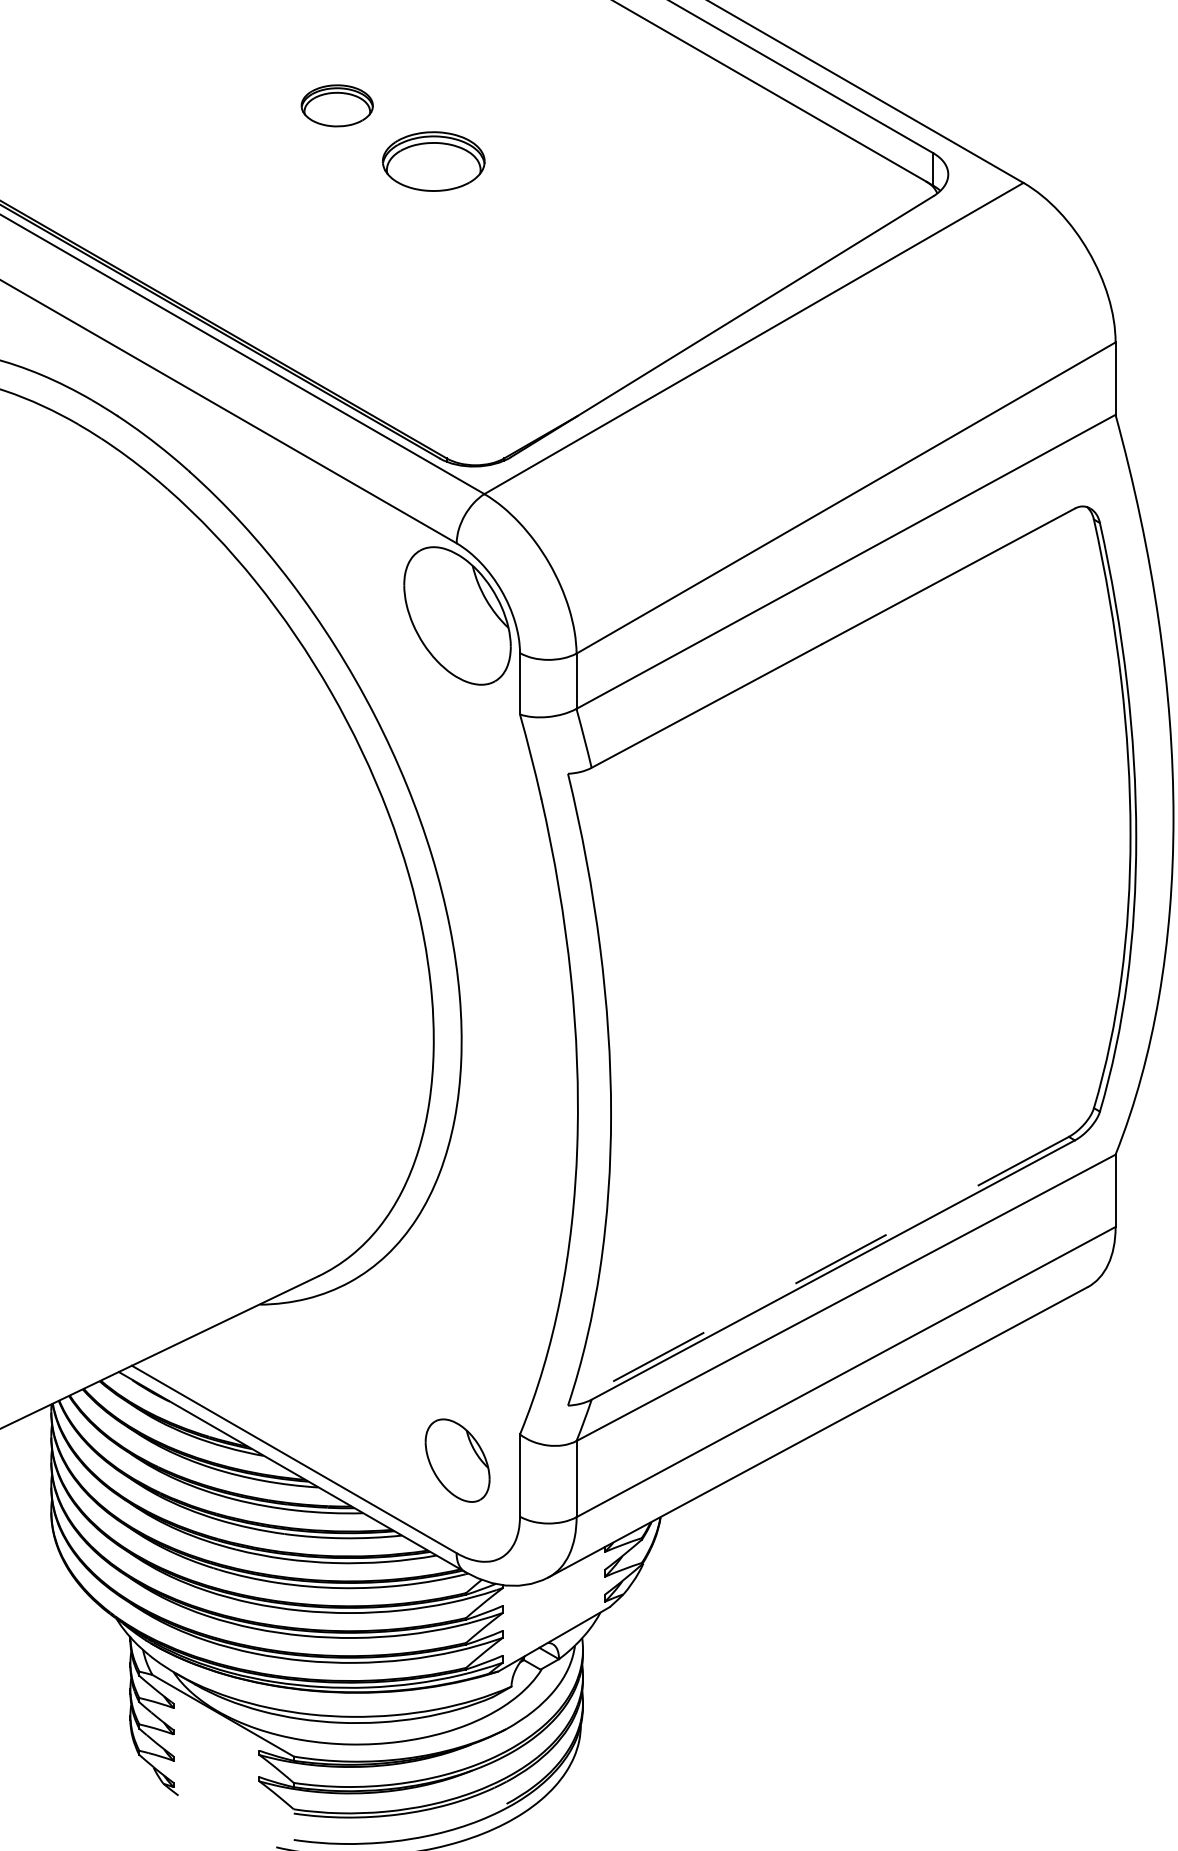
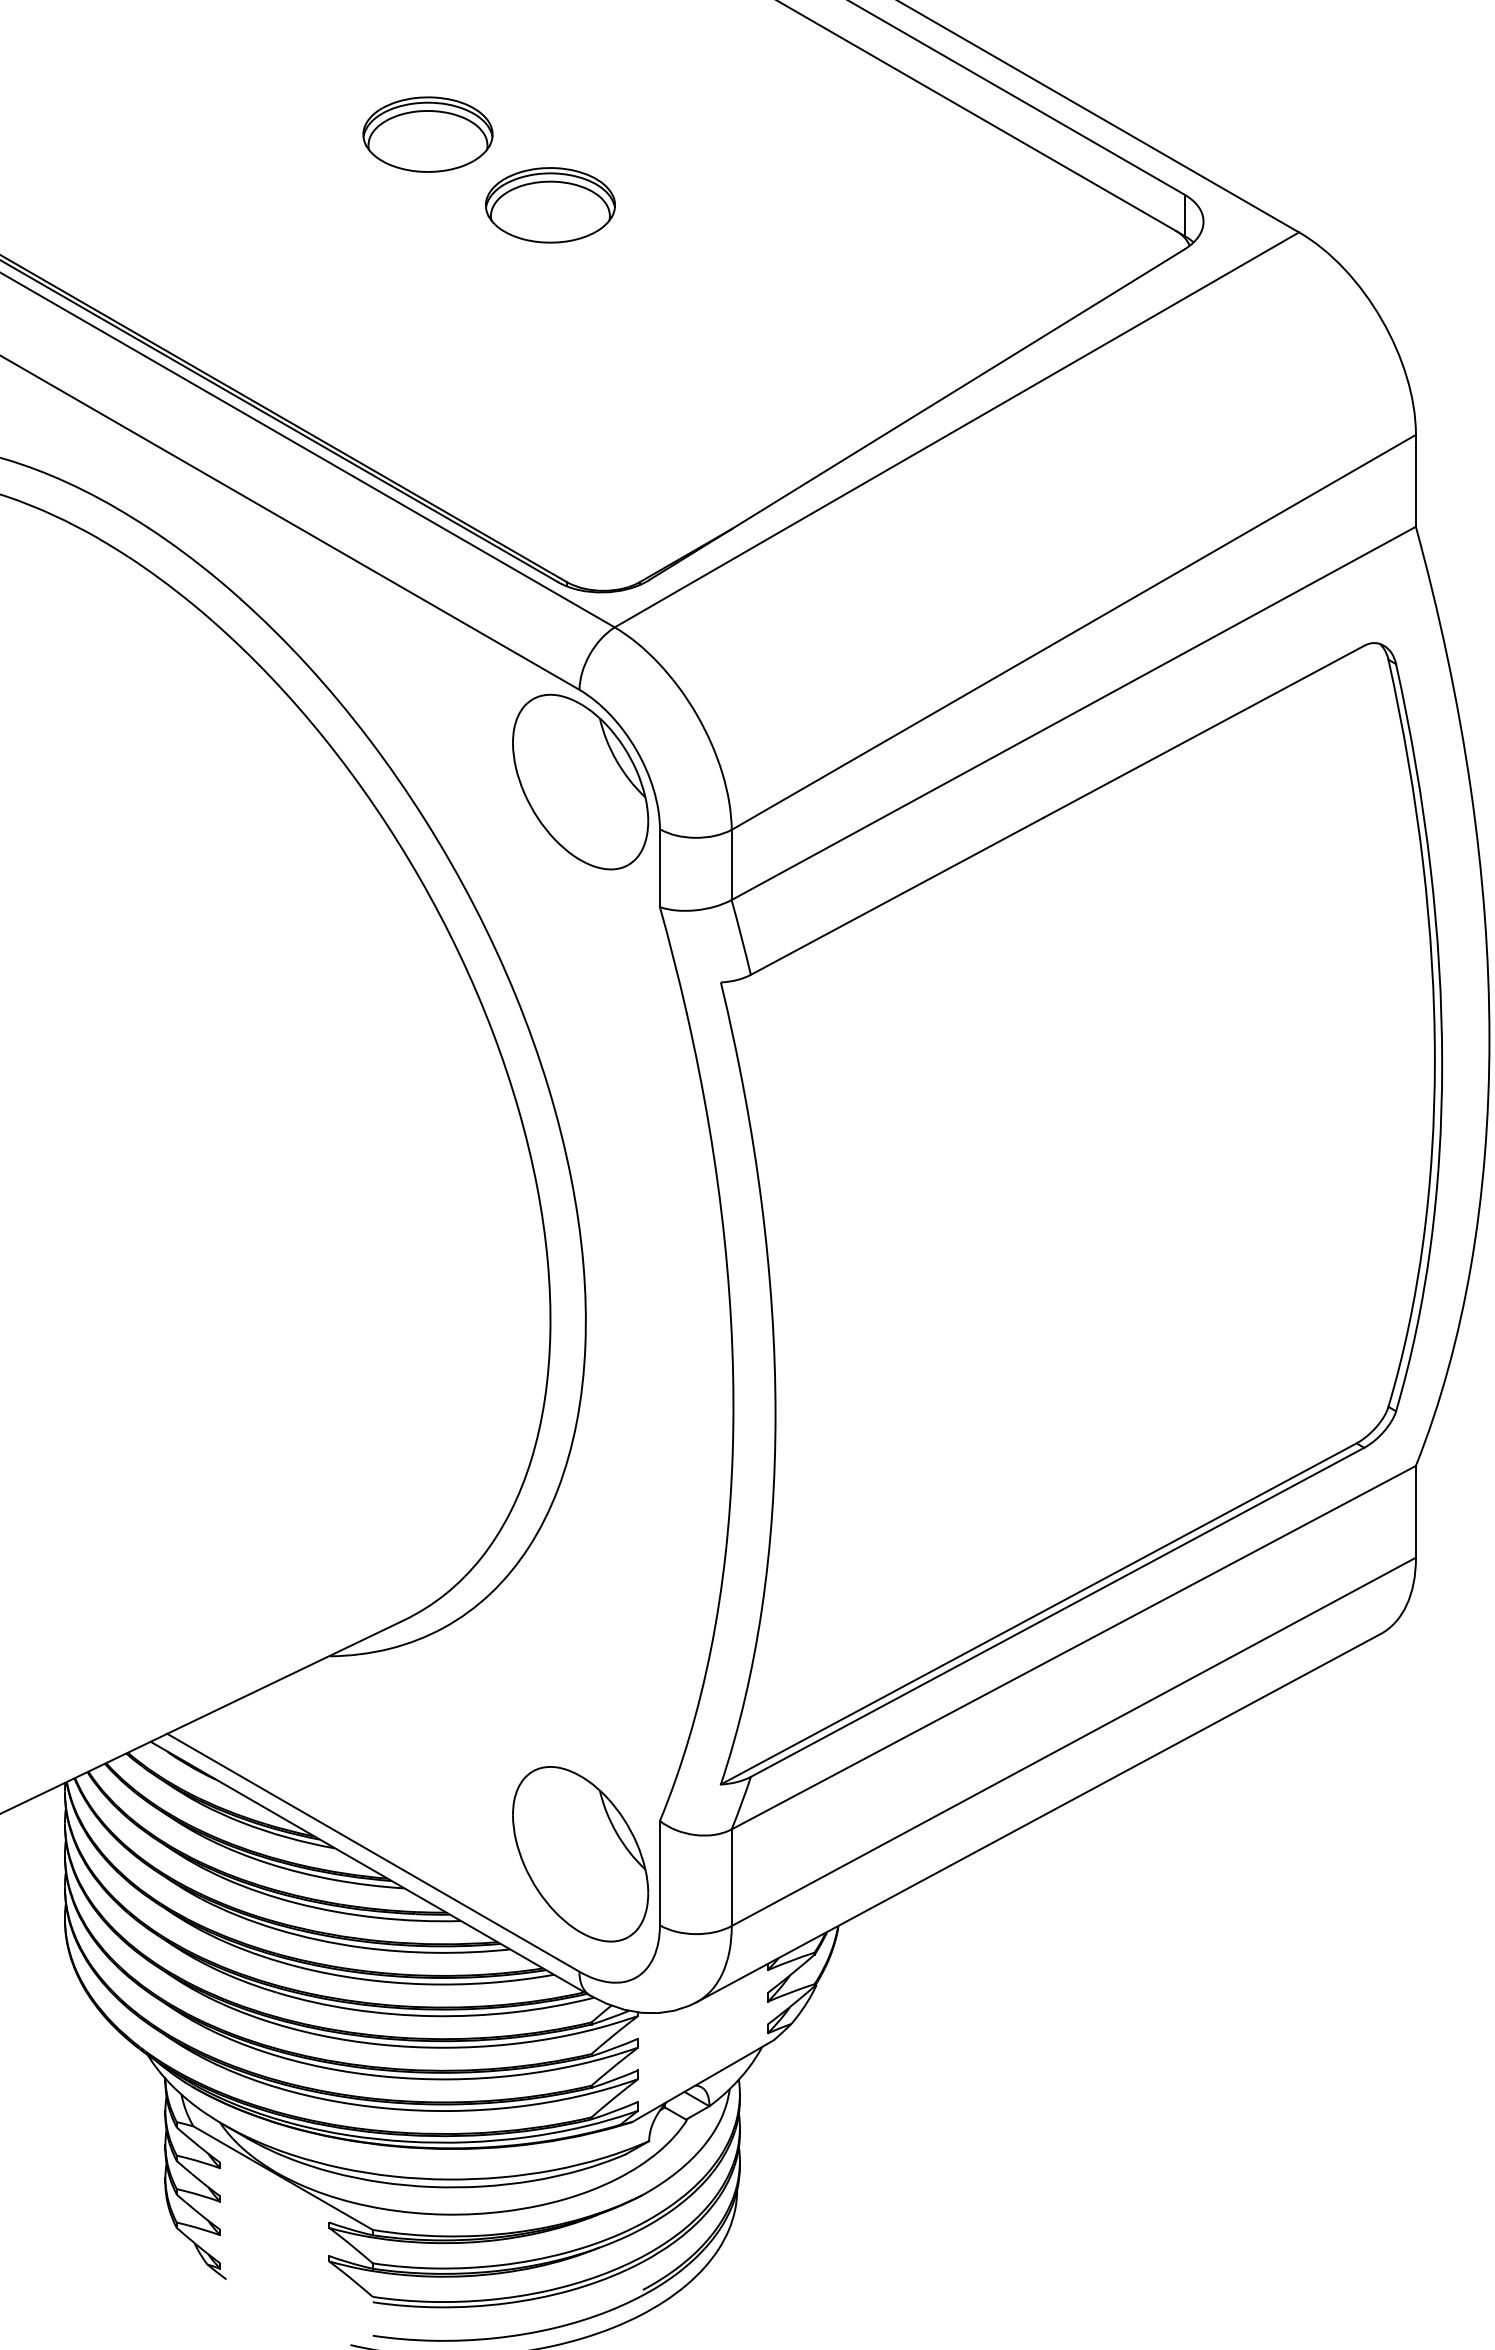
part: (336, 105) -> (427, 134), size x1.43
line: (818, 1270) -> (1038, 1613), dashed -> solid
part: (457, 1460) -> (580, 1854), size x1.67

